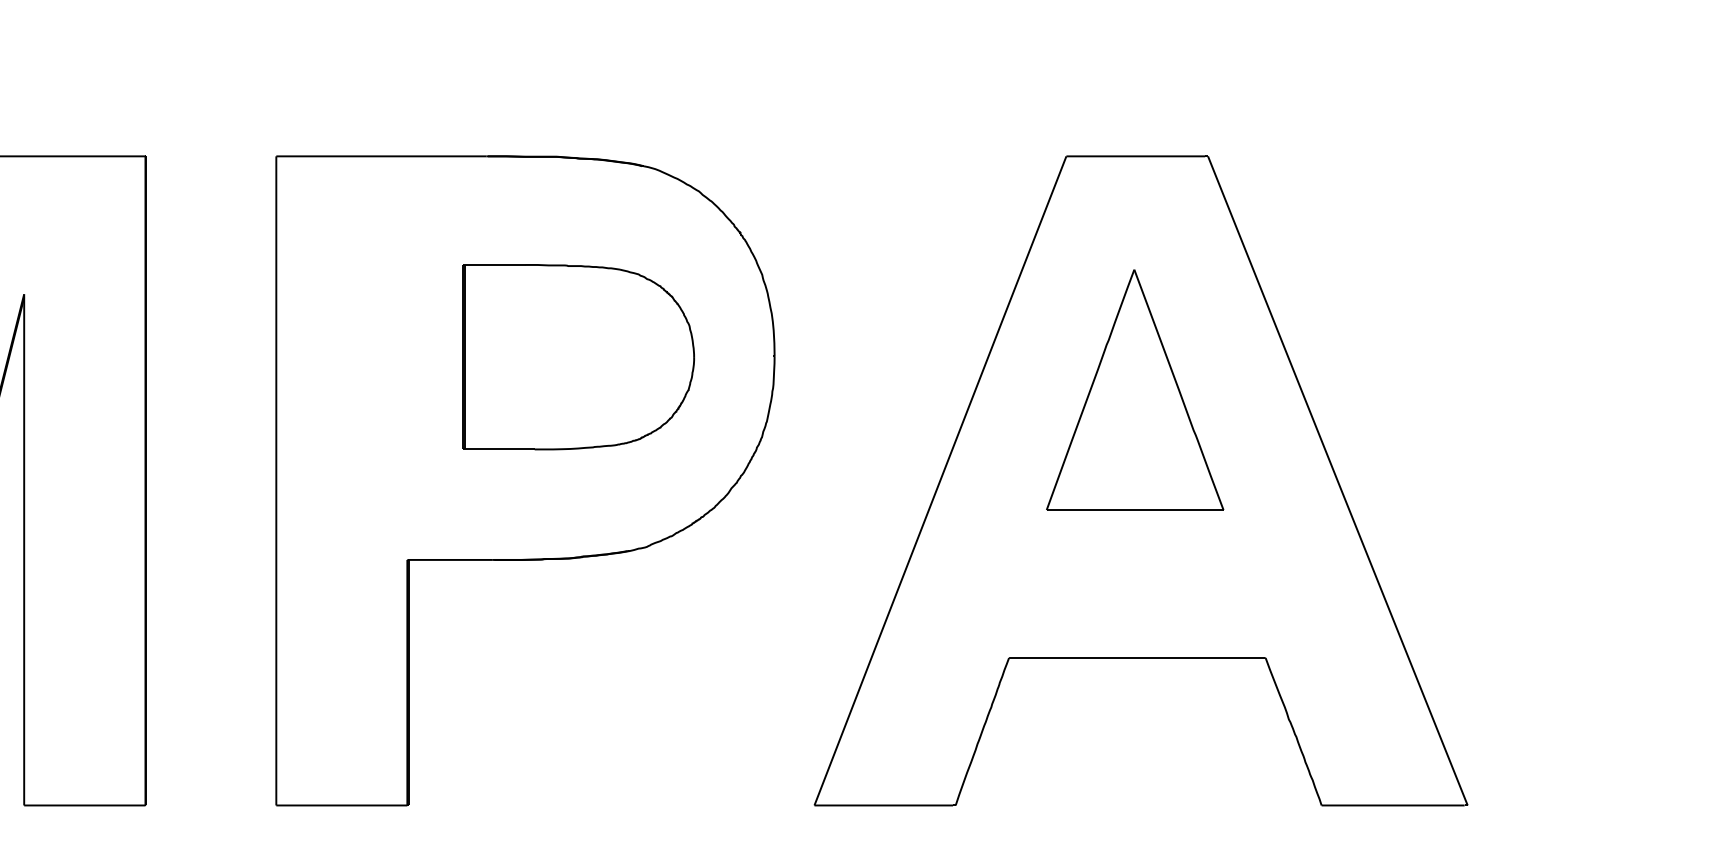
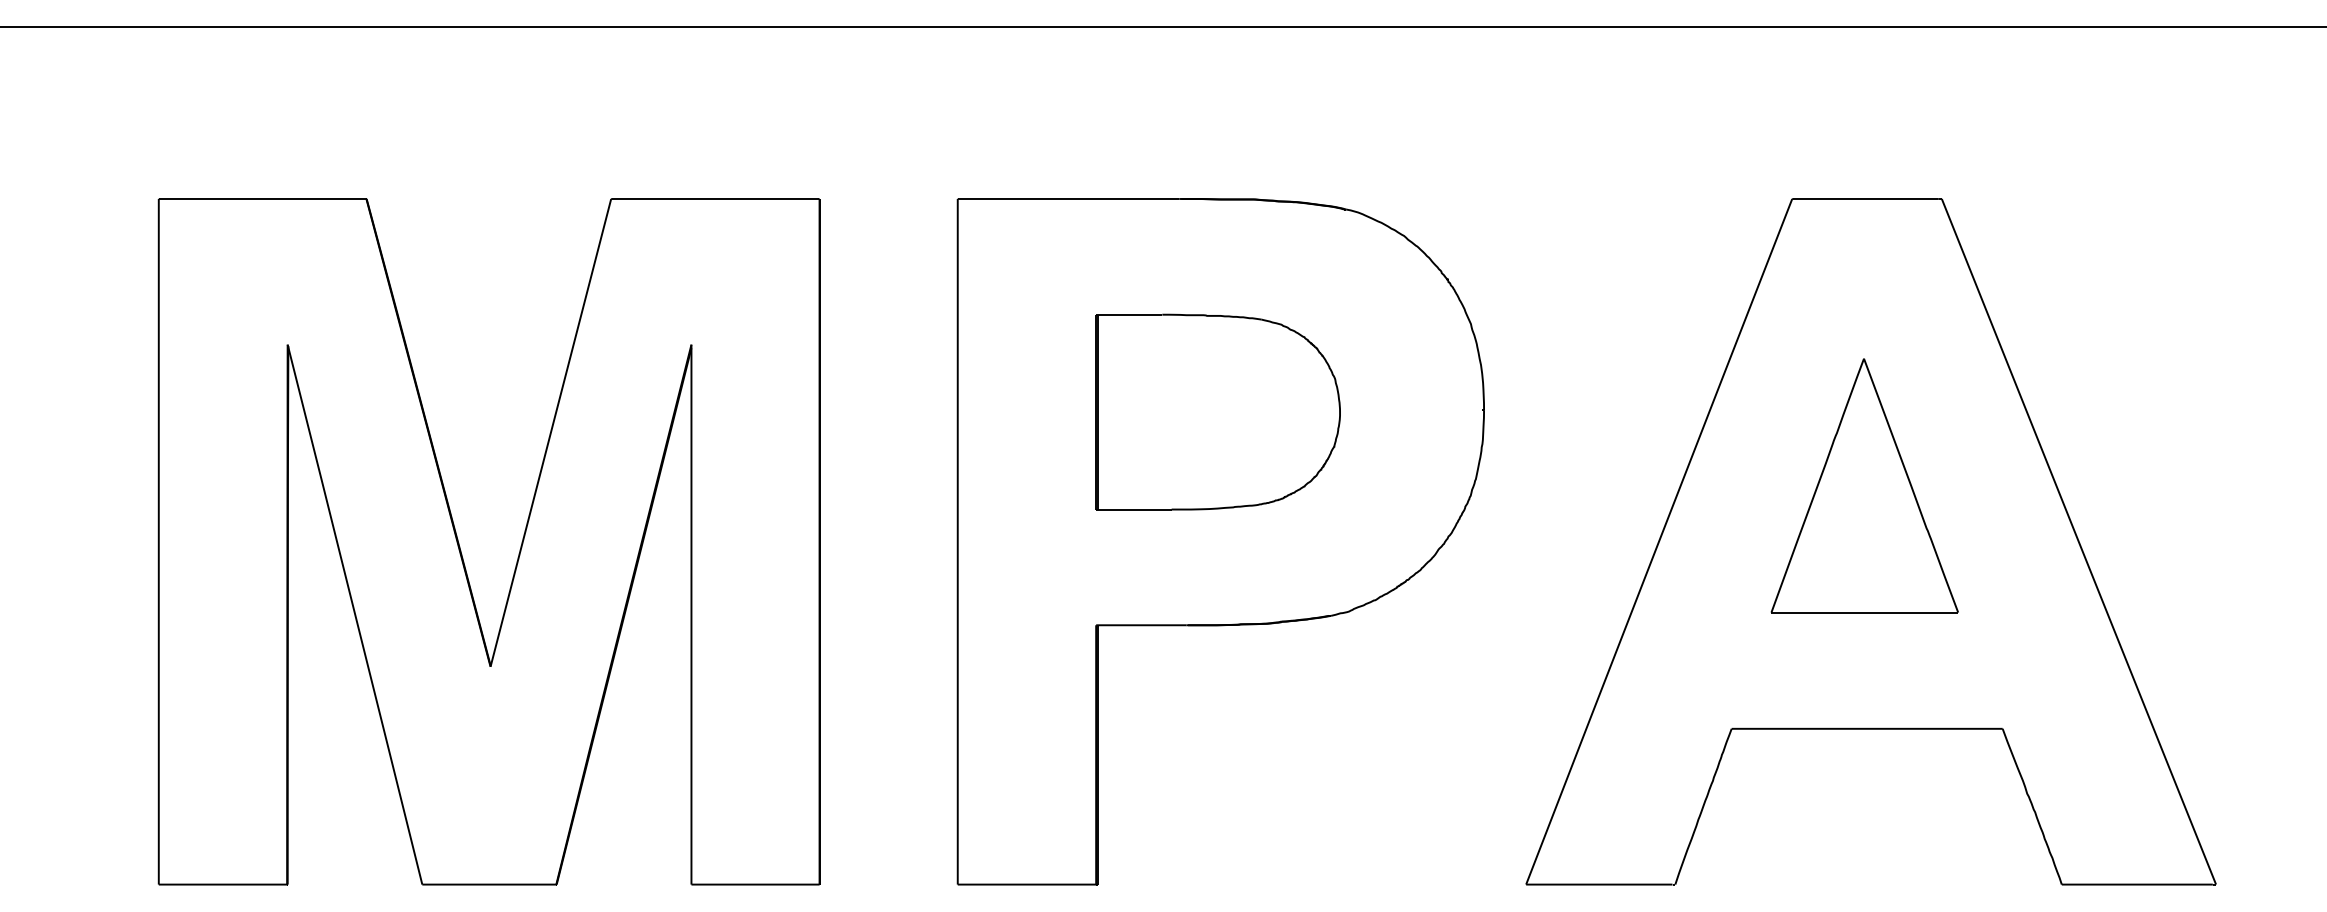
part: (578, 356) -> (1217, 411), moved
part: (1134, 389) -> (1864, 485), moved

